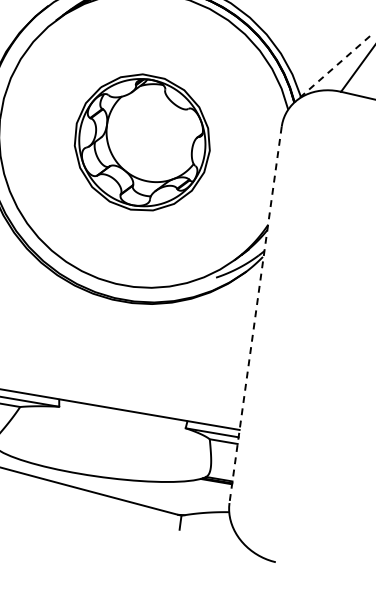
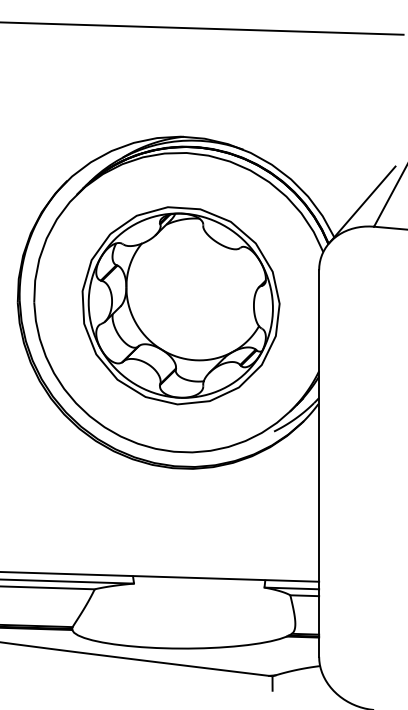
line: (332, 68) -> (362, 204), dashed -> solid
part: (142, 142) -> (180, 305), size x1.43
line: (255, 315) -> (319, 464), dashed -> solid

